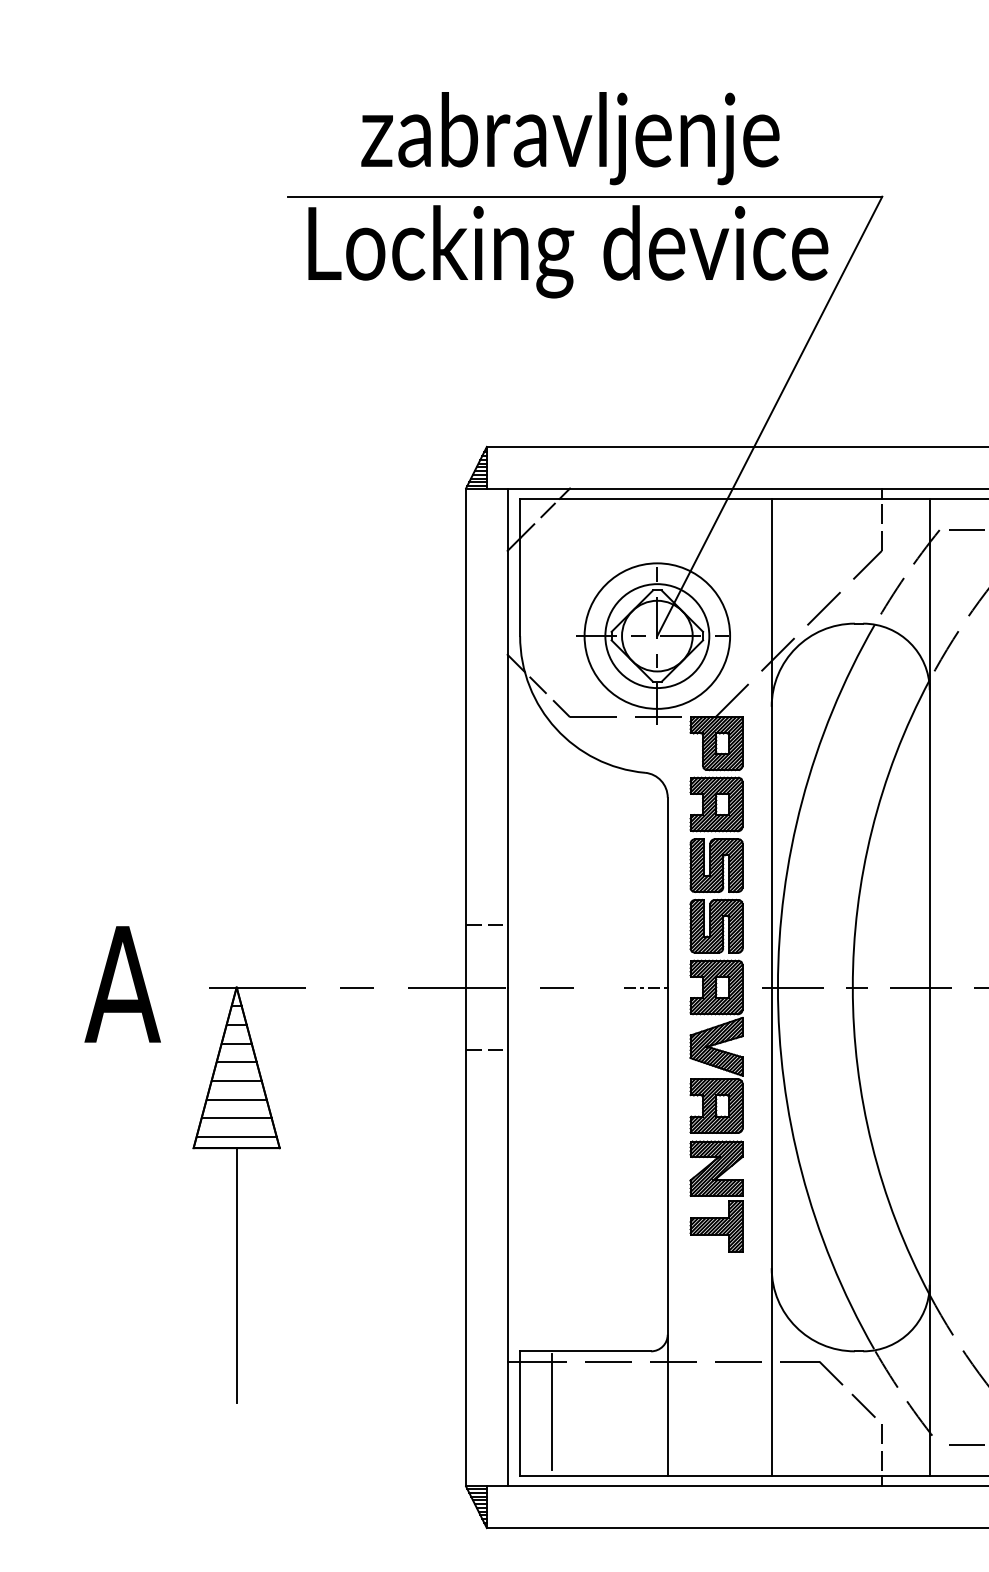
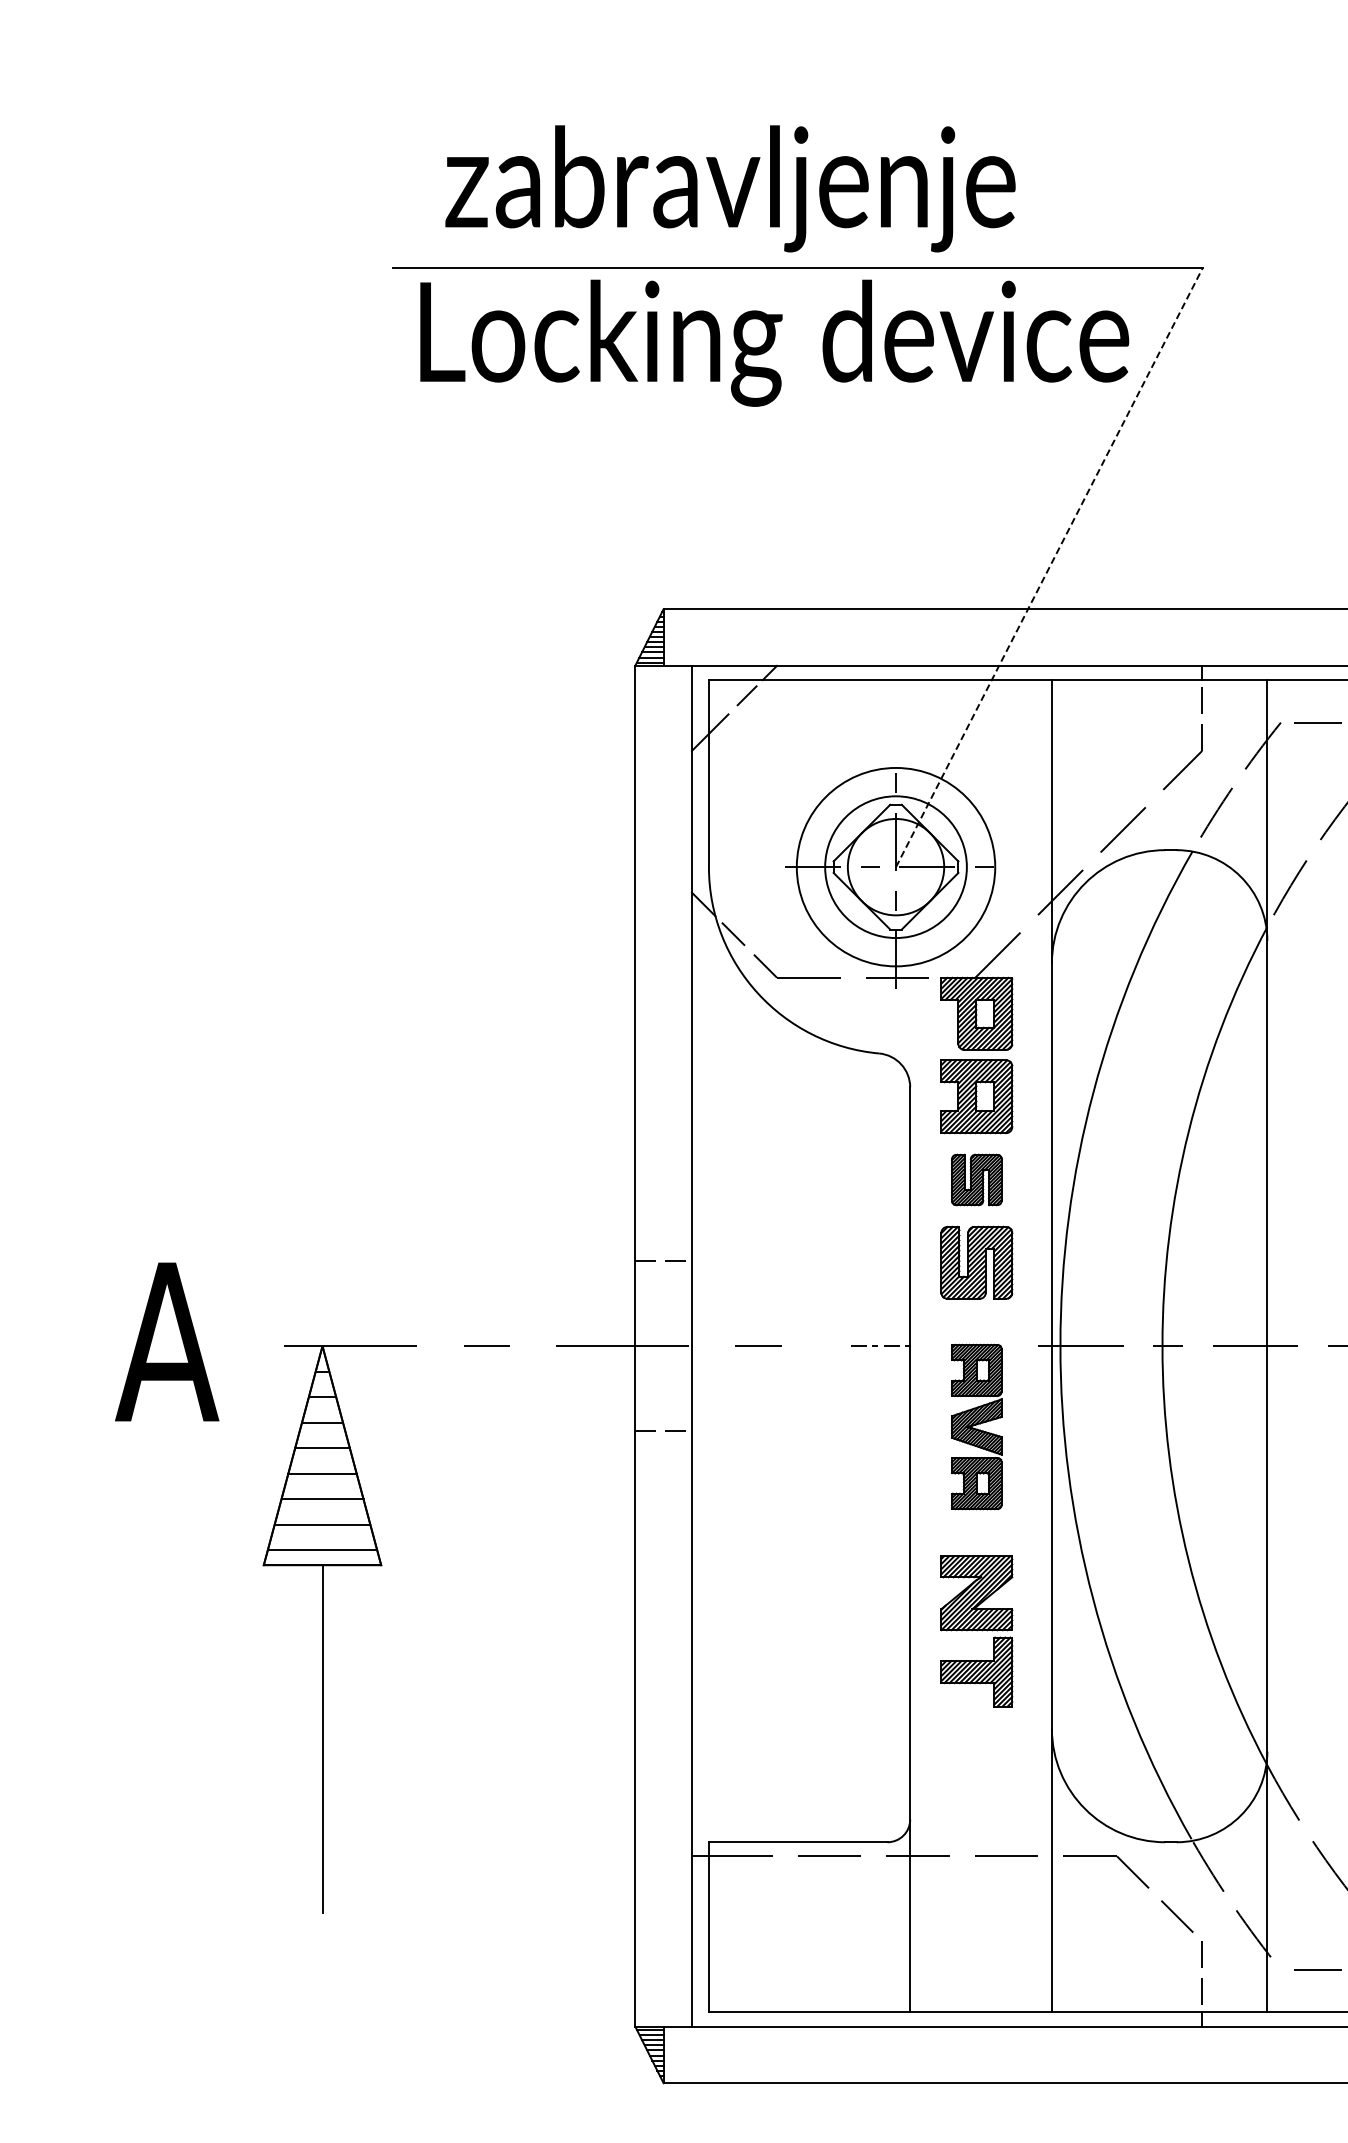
text: (570, 138) -> (730, 188), moved
line: (769, 416) -> (1049, 567), solid -> dashed
part: (716, 865) -> (976, 1179), size x0.7
part: (716, 1046) -> (976, 1426), size x0.7
line: (552, 1411) -> (752, 1924), removed

